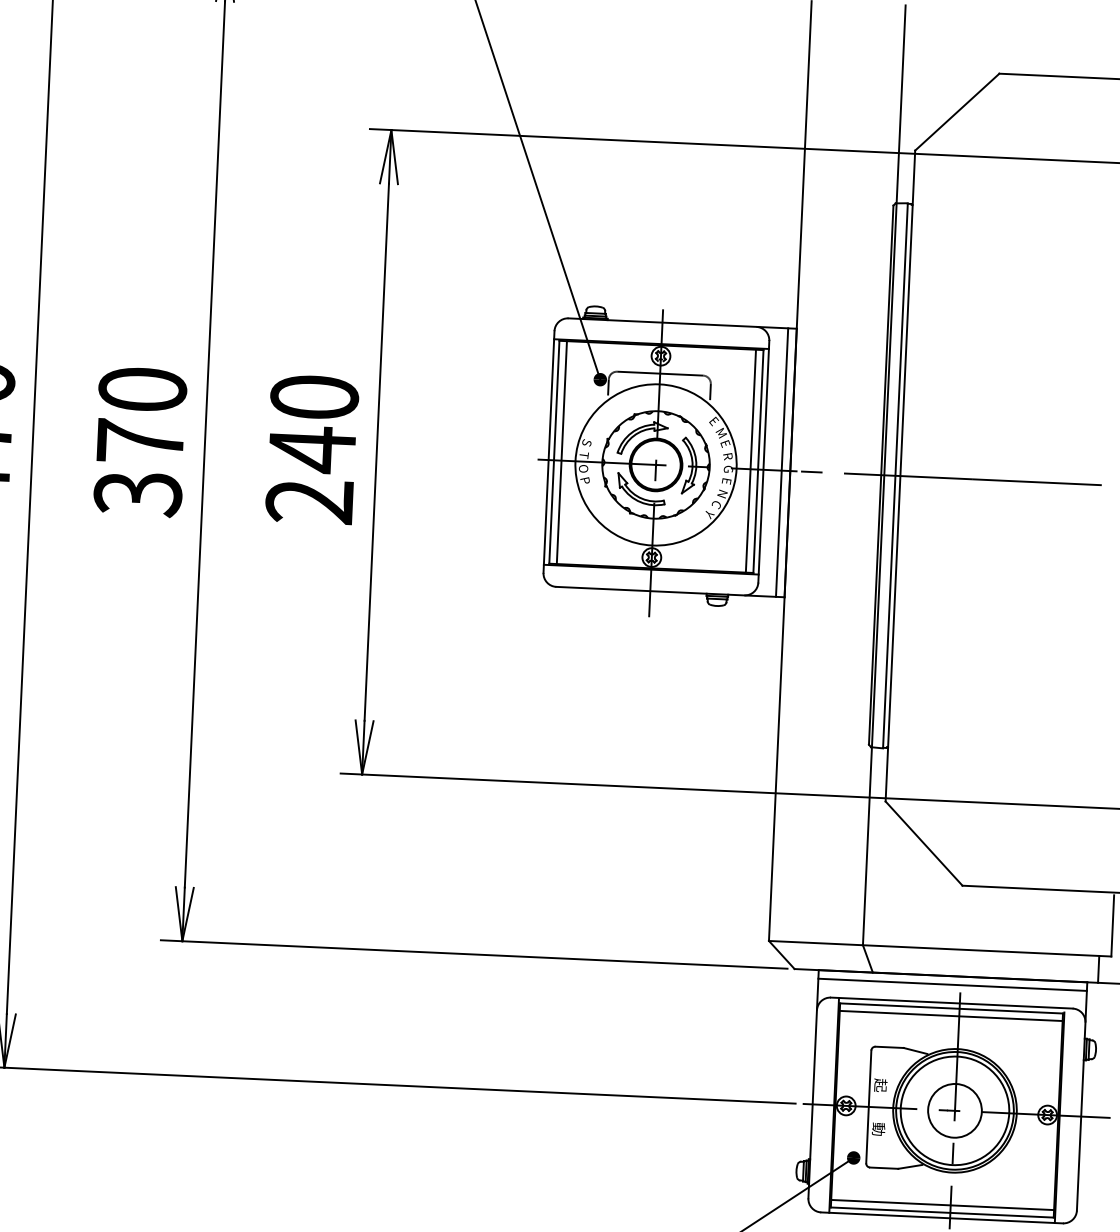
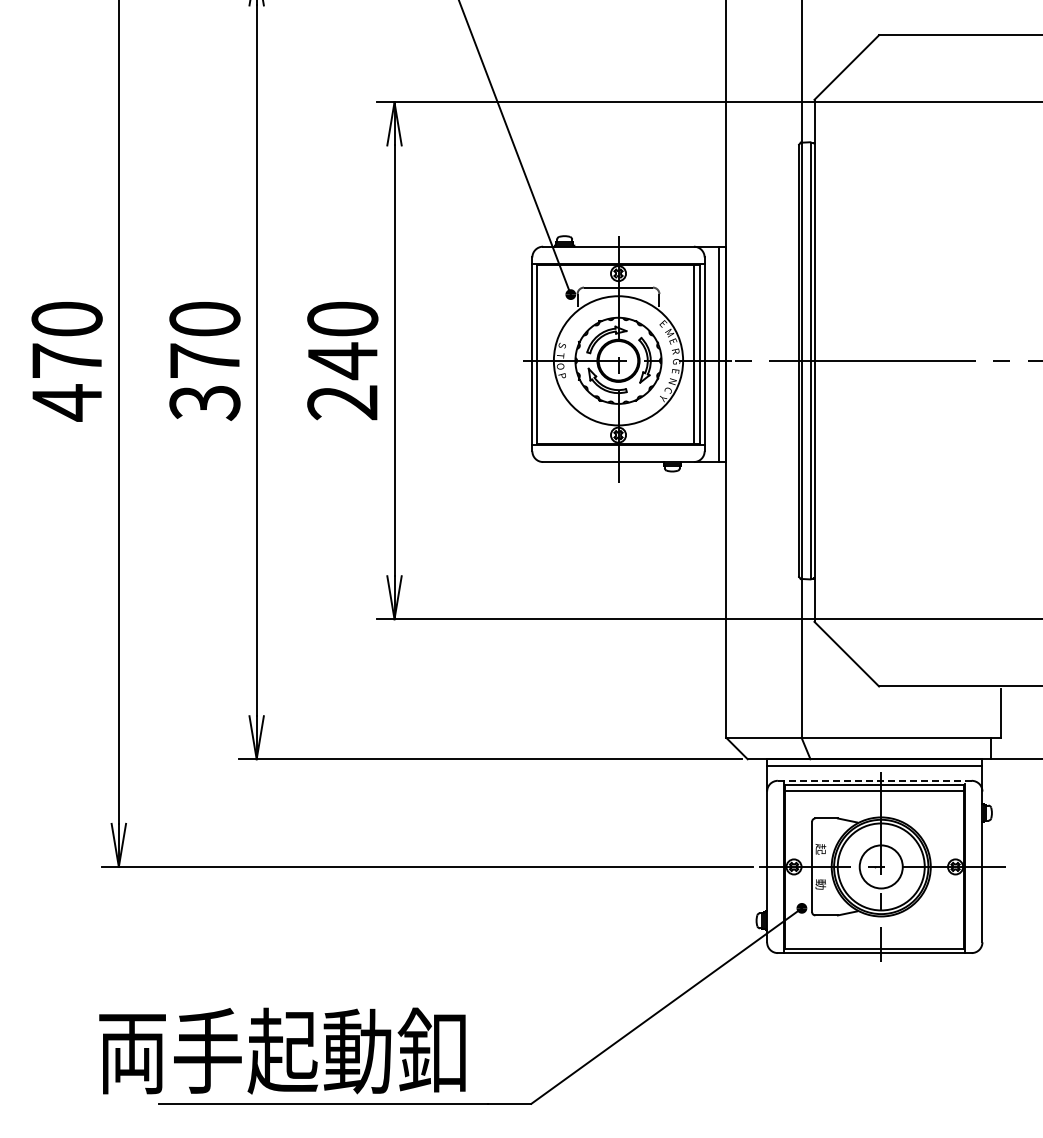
line: (561, 452) -> (542, 354), removed
line: (951, 1002) -> (874, 780), solid -> dashed
line: (942, 1204) -> (874, 942), removed

